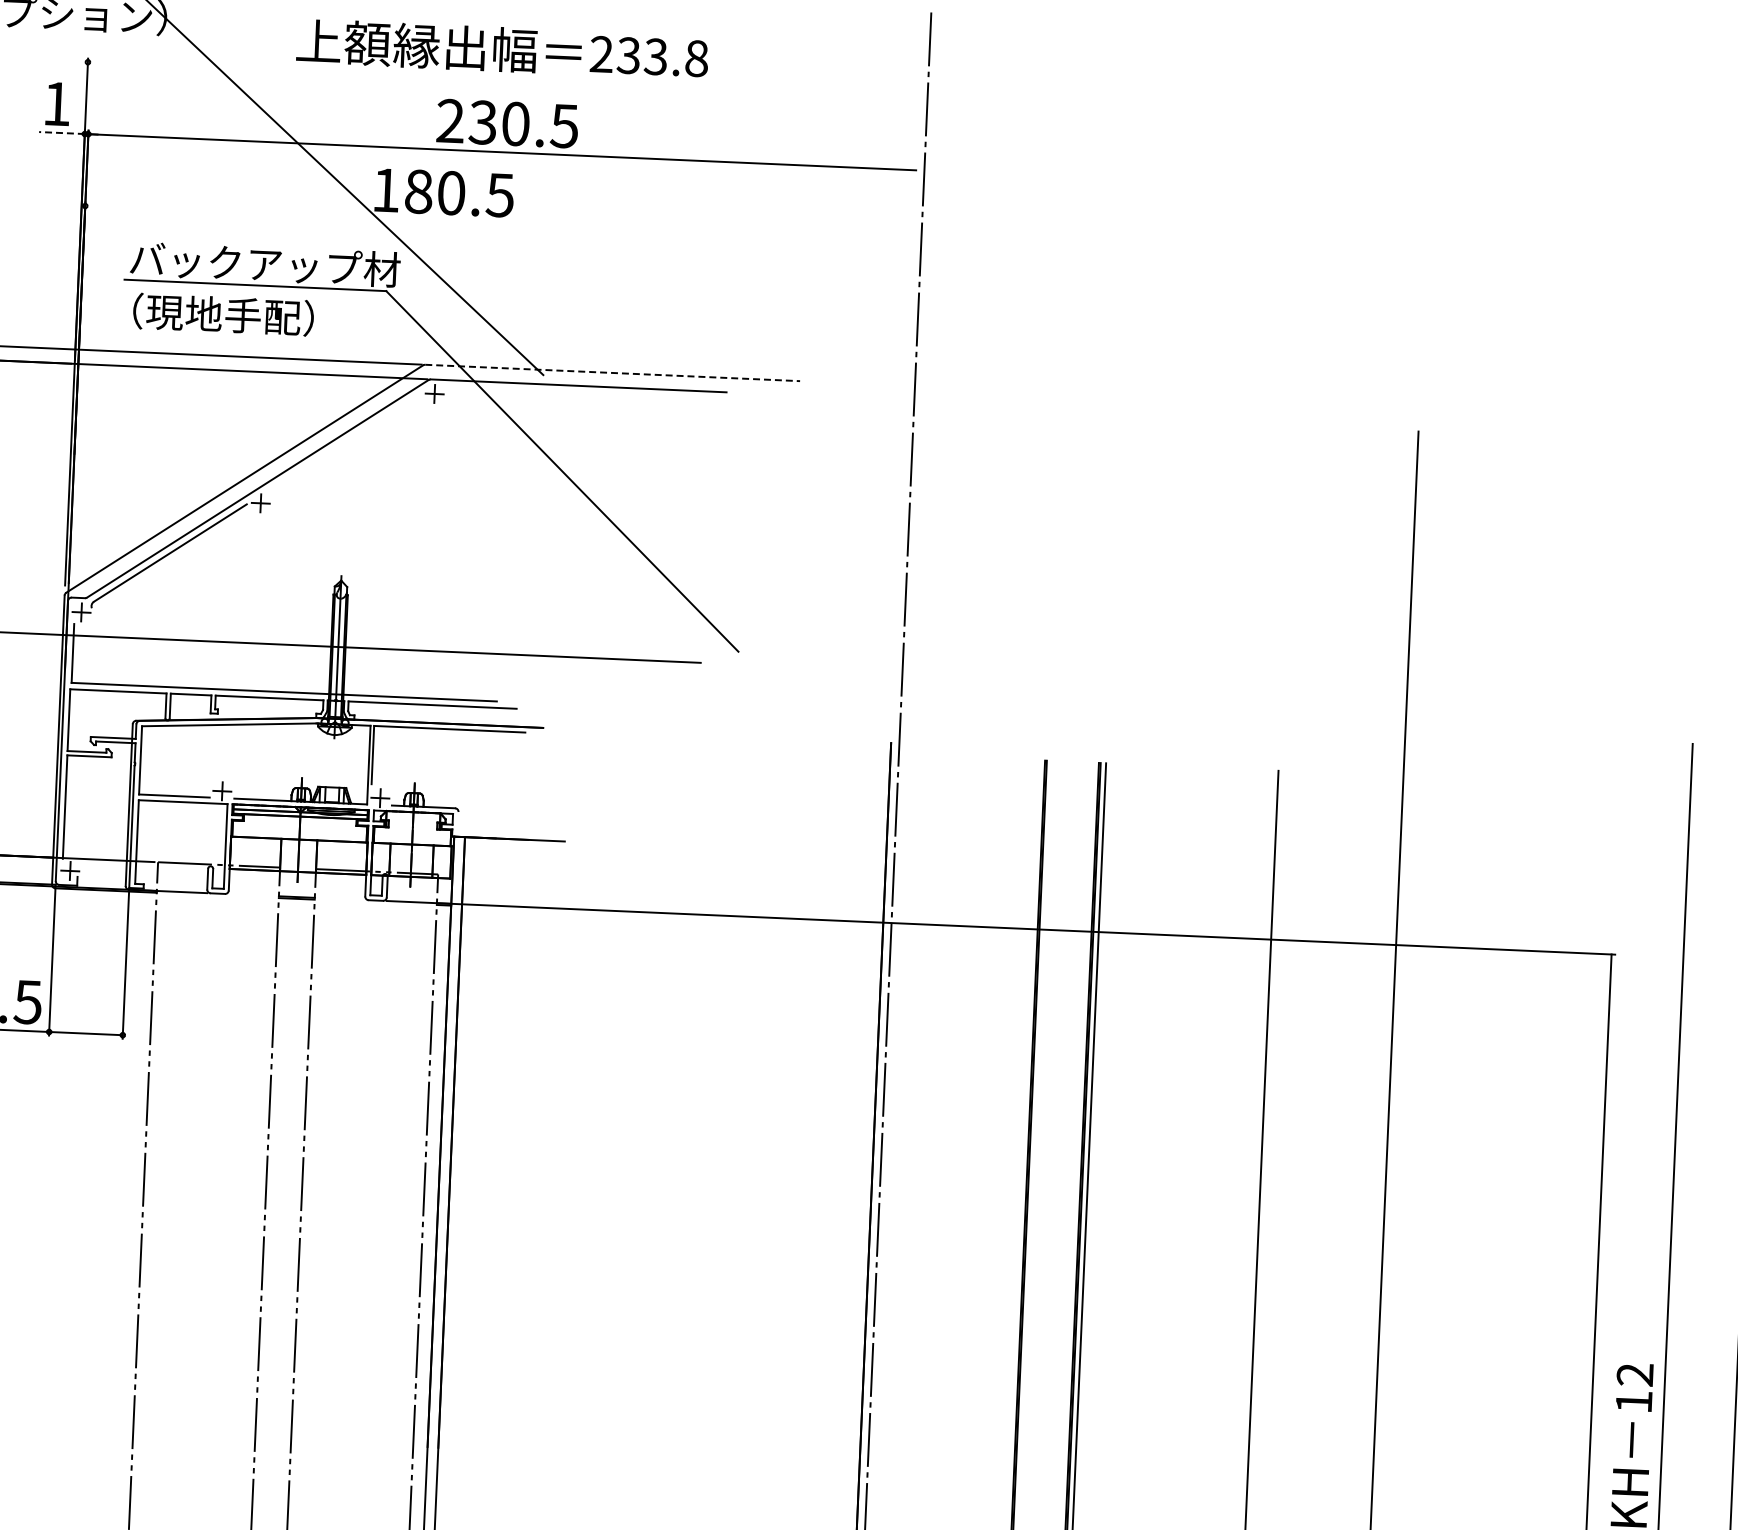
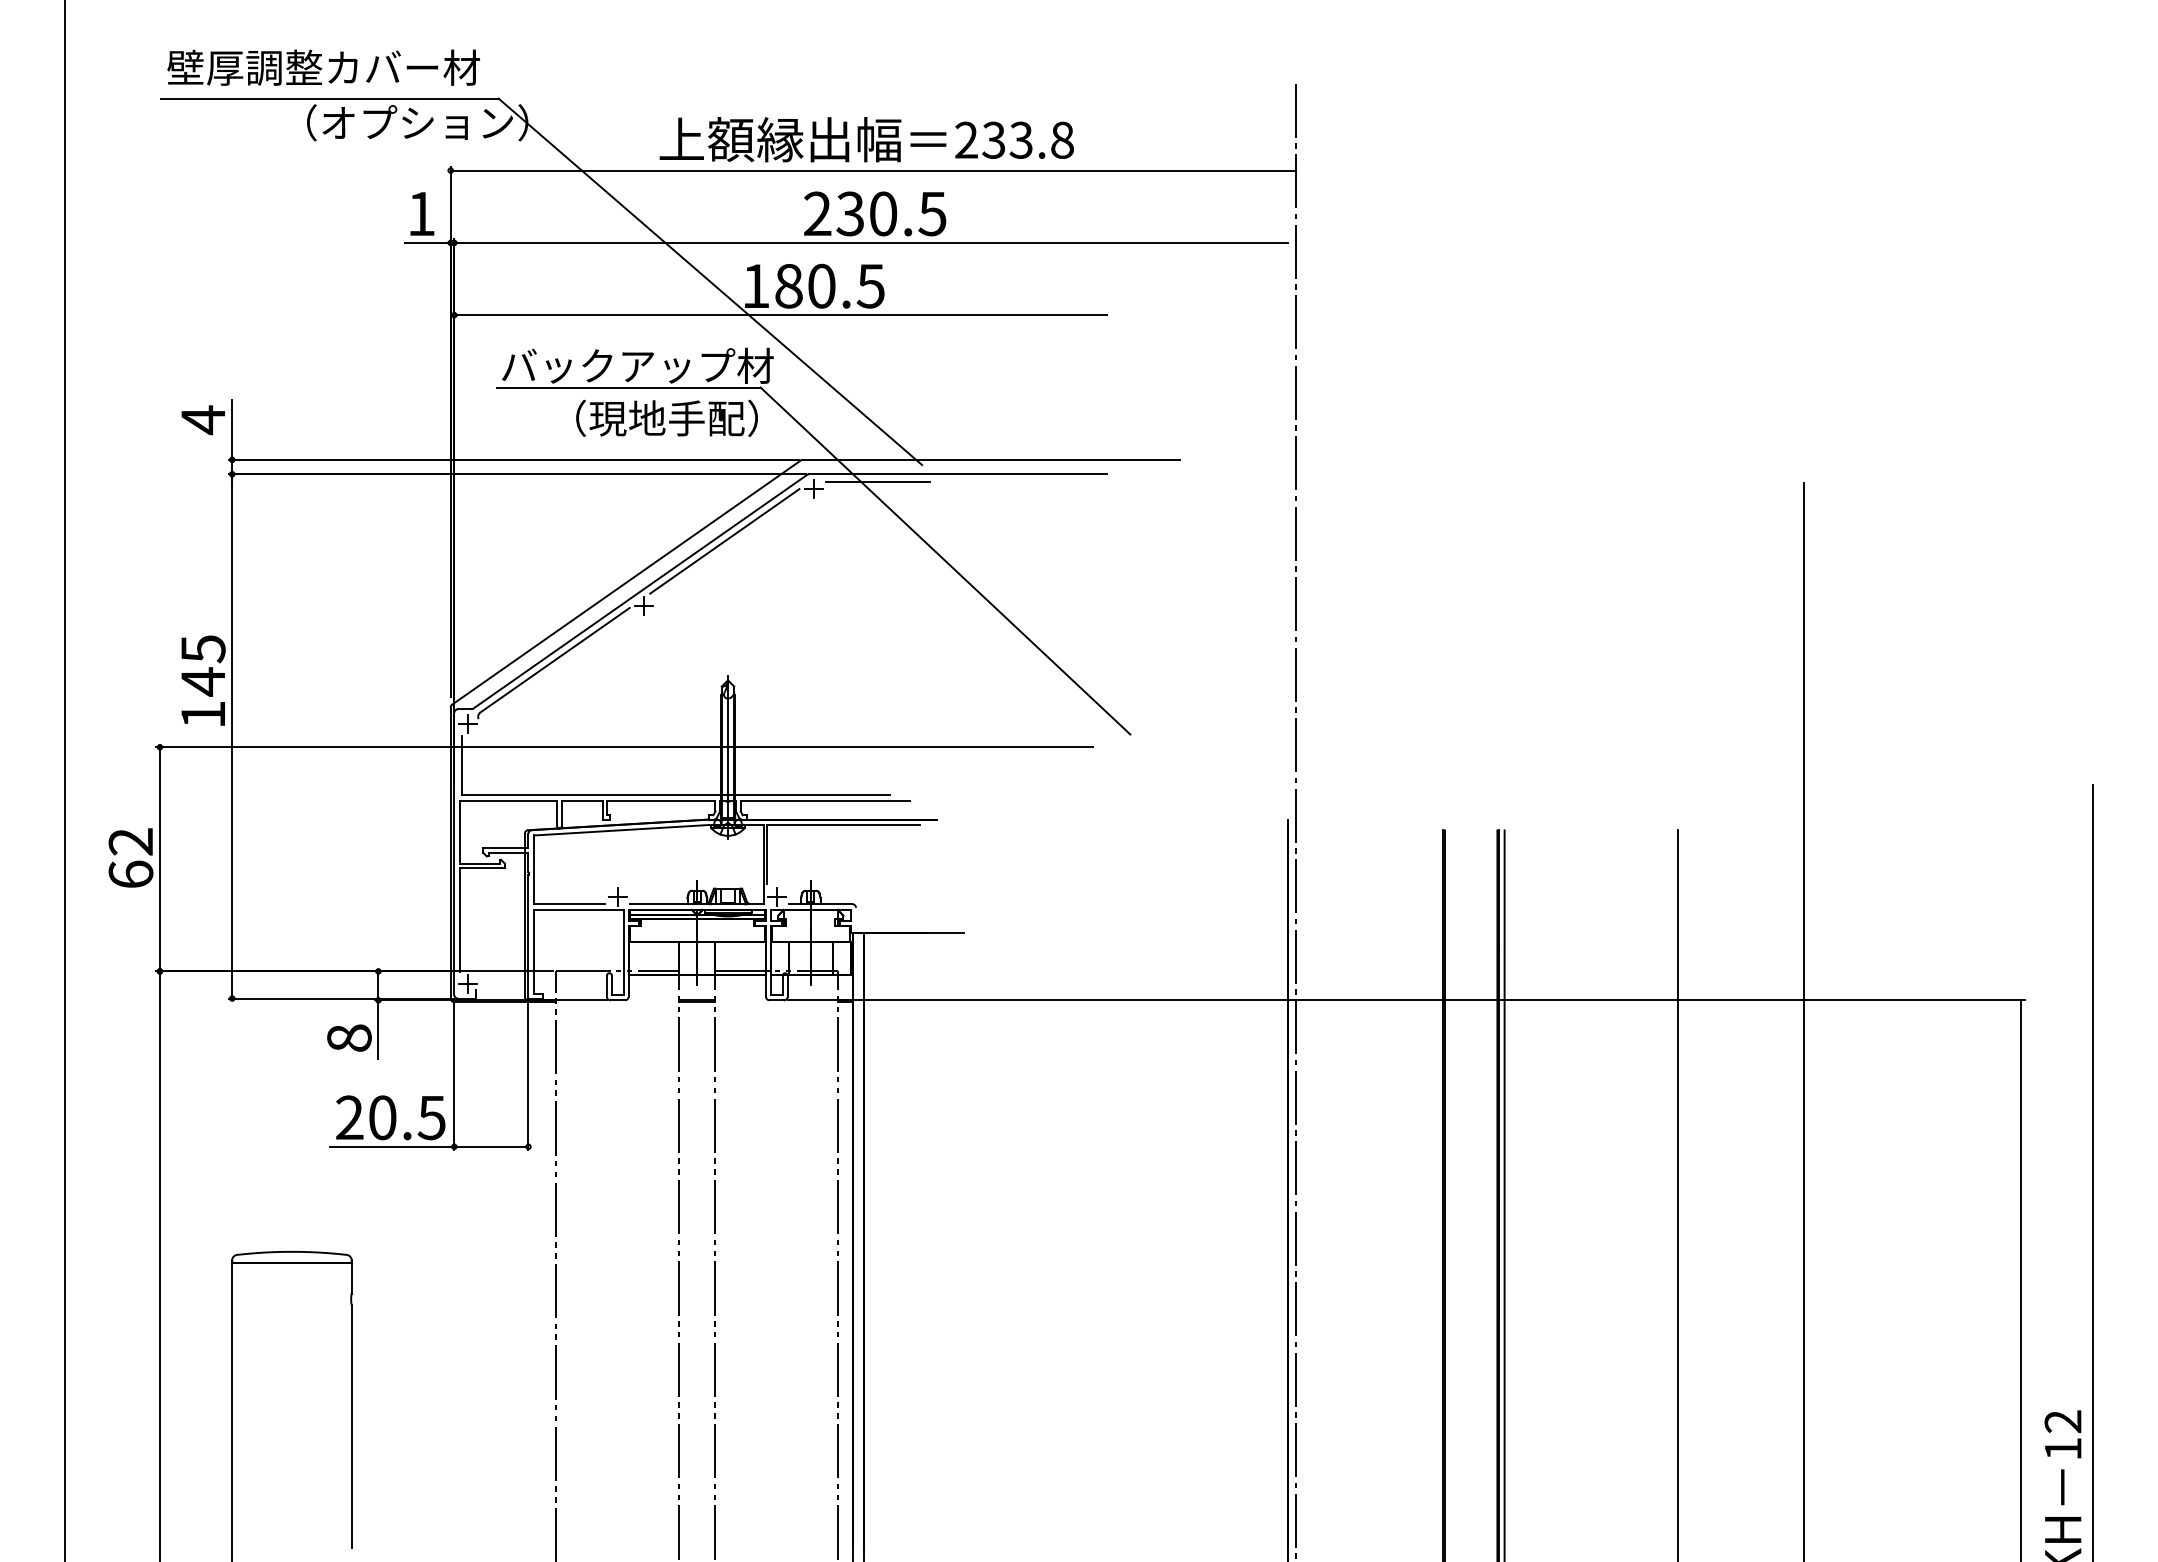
line: (507, 80) -> (873, 170), added
line: (61, 132) -> (427, 242), dashed -> solid
line: (409, 220) -> (780, 315), added
text: (223, 313) -> (666, 417), moved
line: (612, 372) -> (991, 459), dashed -> solid
line: (498, 389) -> (877, 481), added
line: (343, 442) -> (724, 541), added

